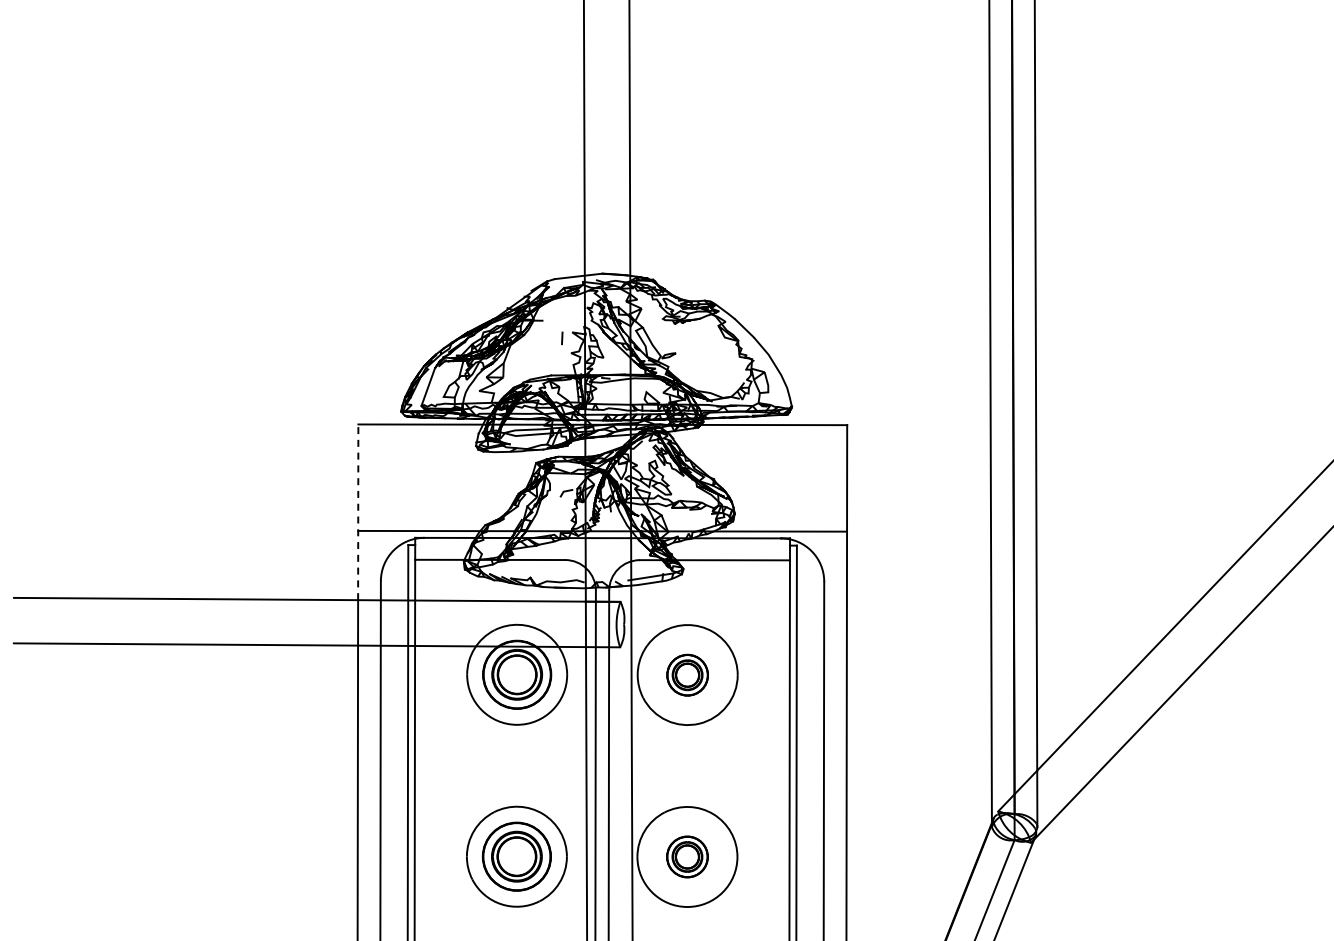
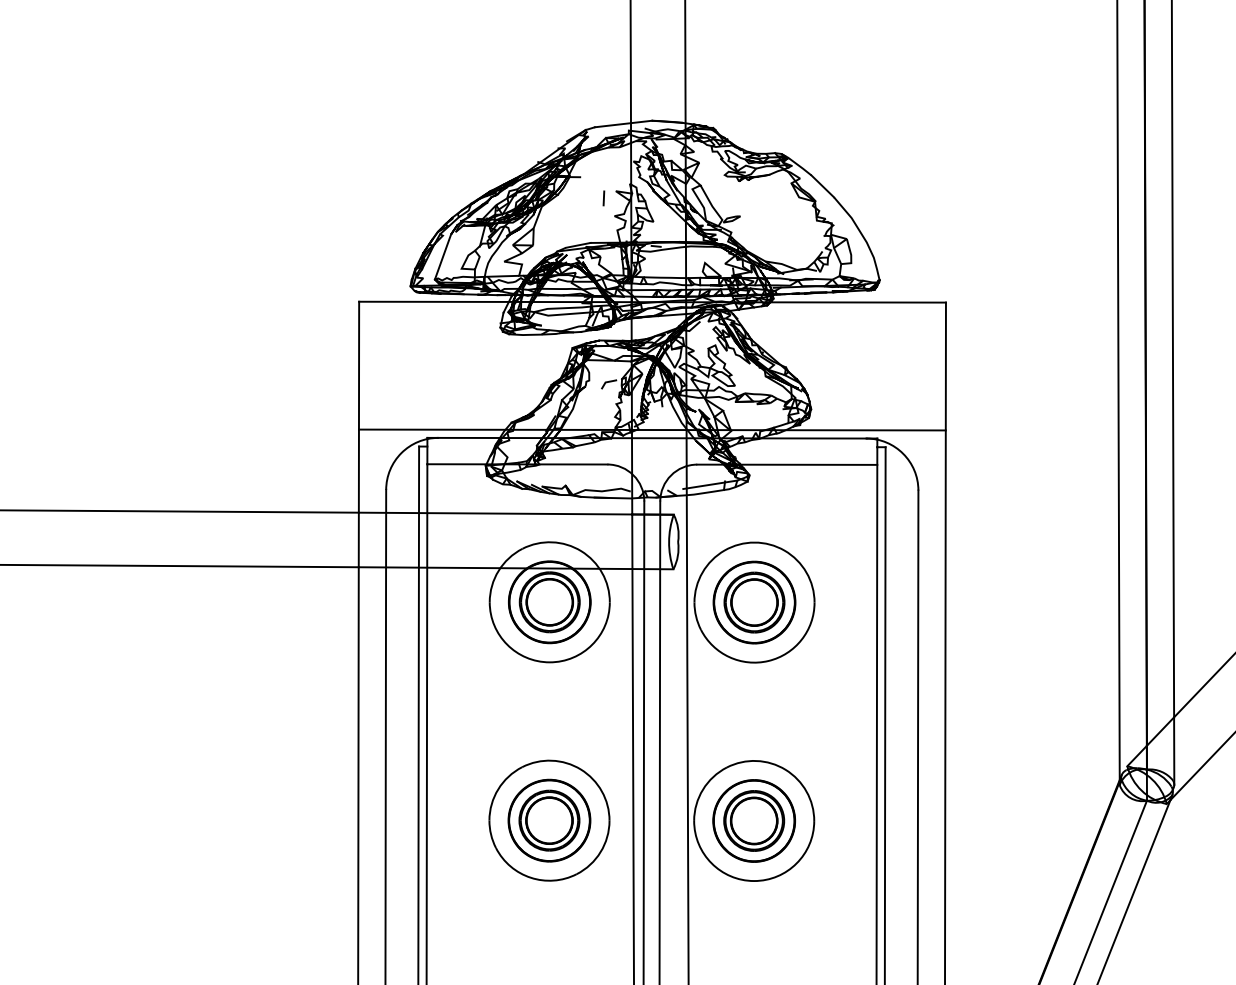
line: (358, 512) -> (359, 407), dashed -> solid
part: (687, 675) -> (754, 603), size x1.67
part: (687, 856) -> (754, 820), size x1.67

